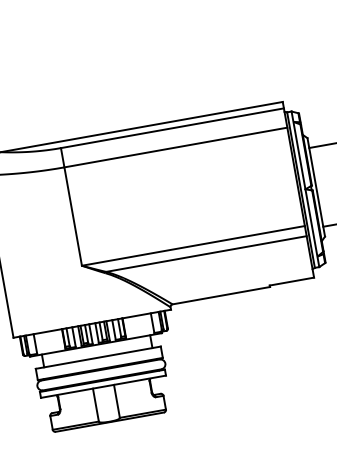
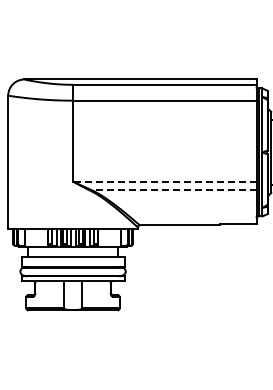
line: (192, 245) -> (164, 181), solid -> dashed
line: (207, 254) -> (174, 190), solid -> dashed

